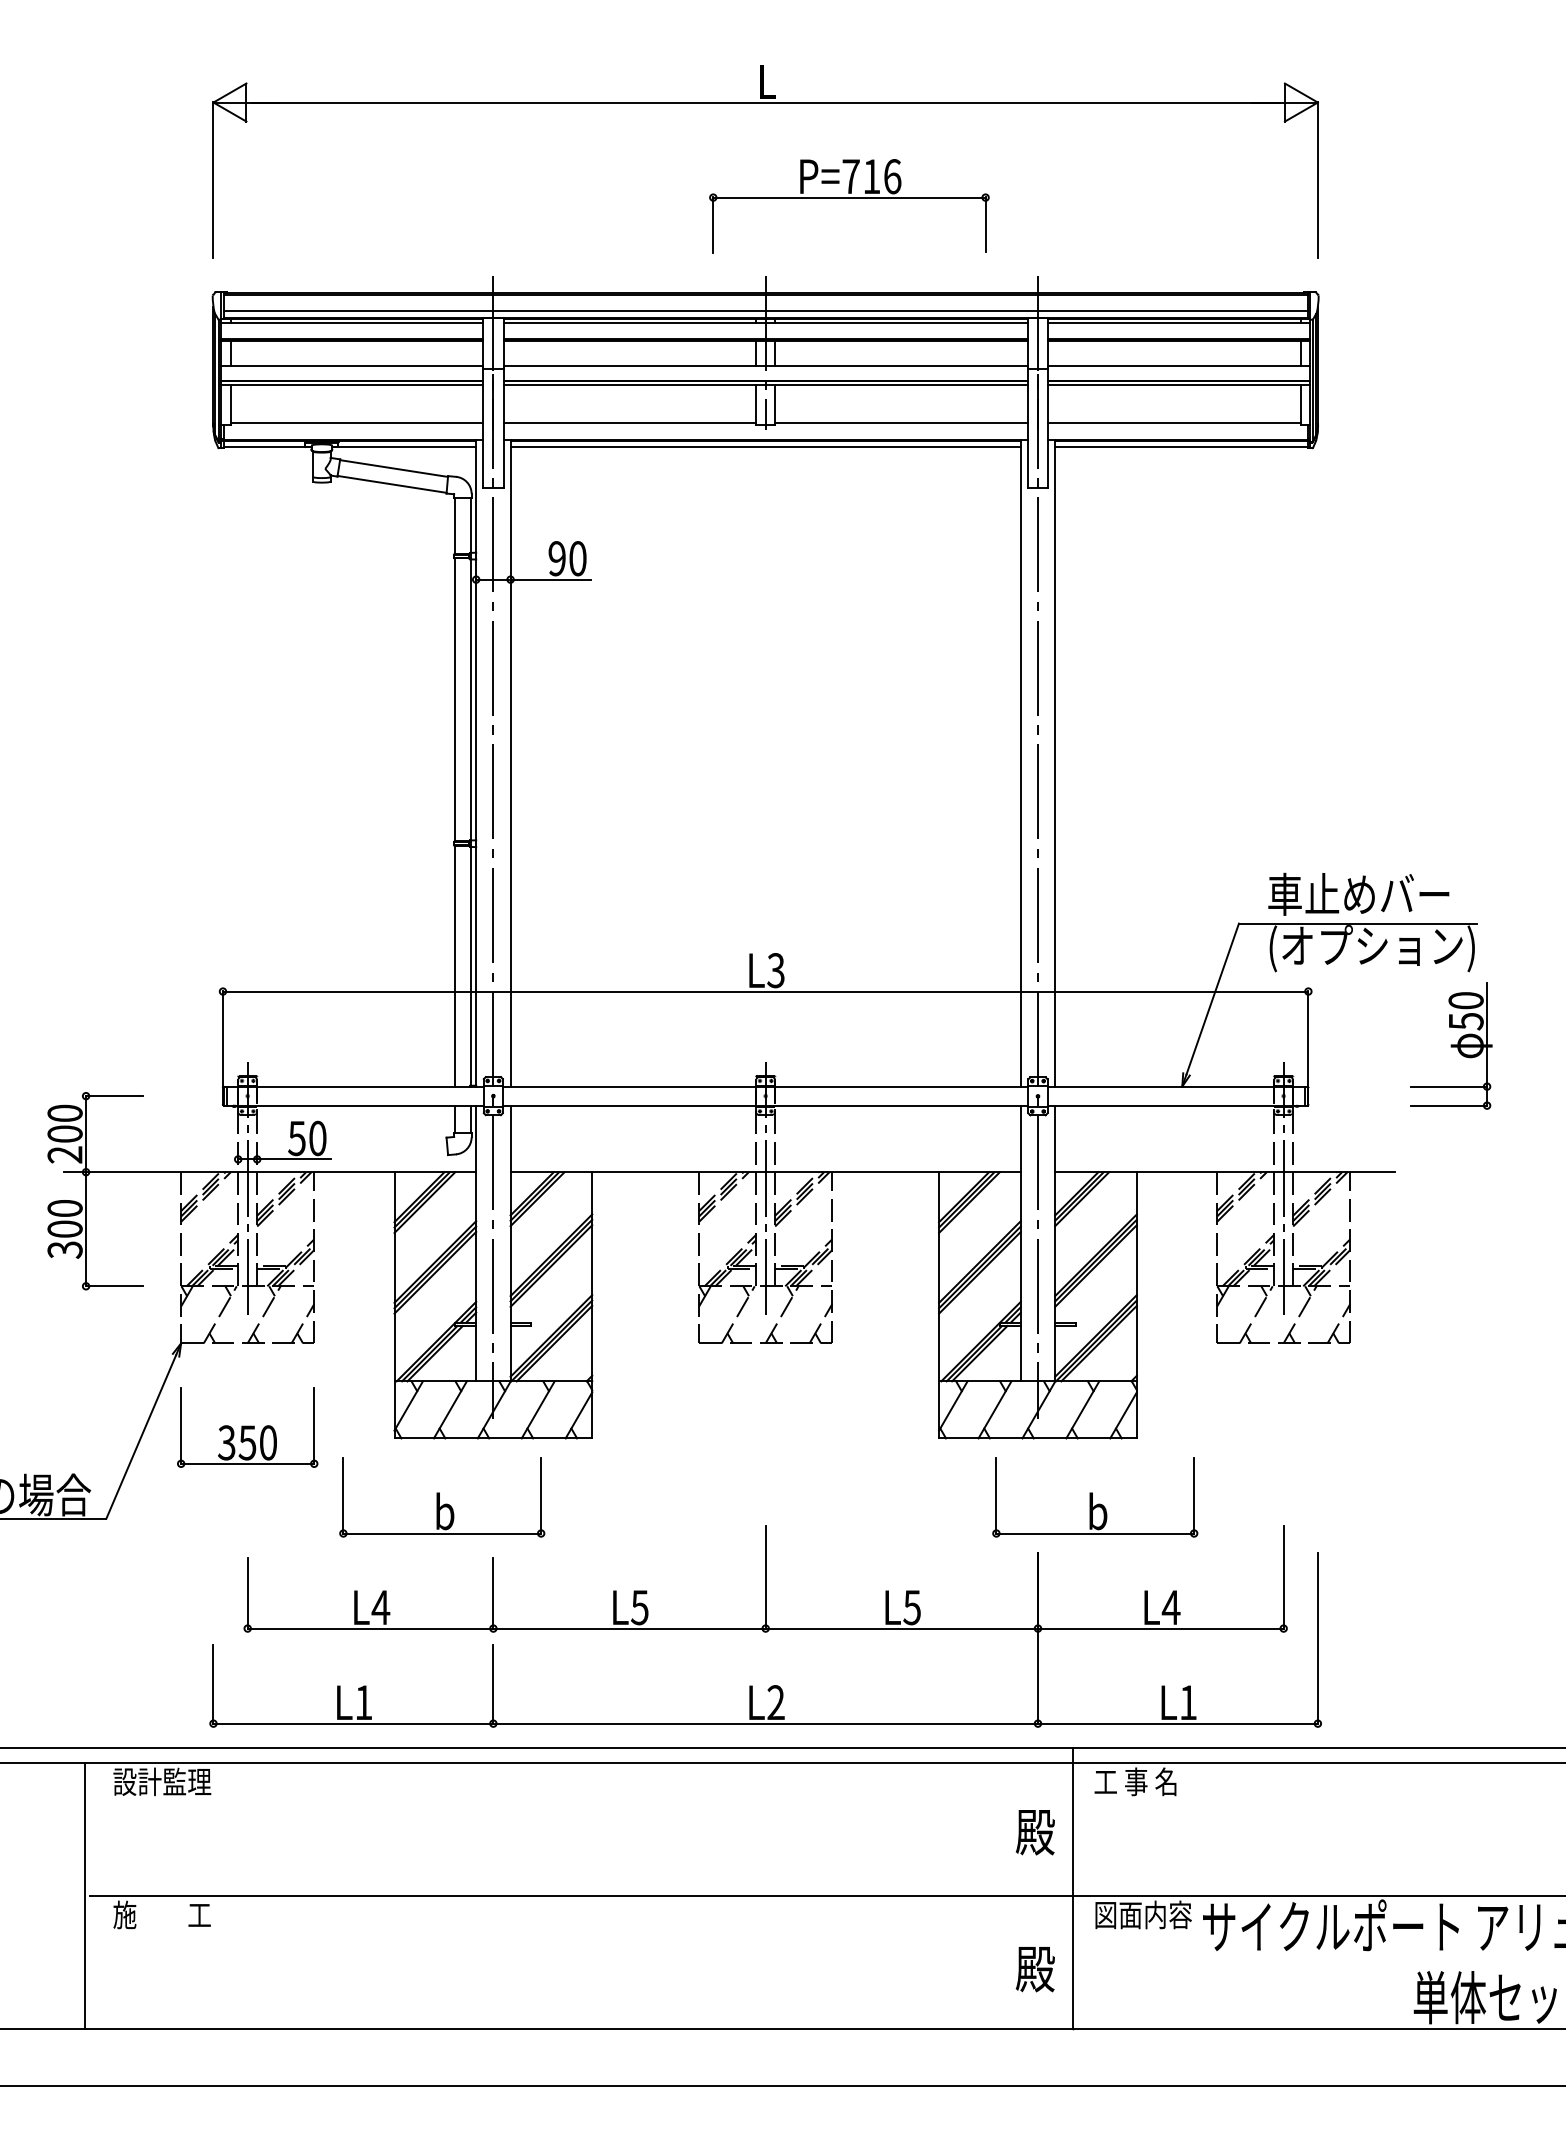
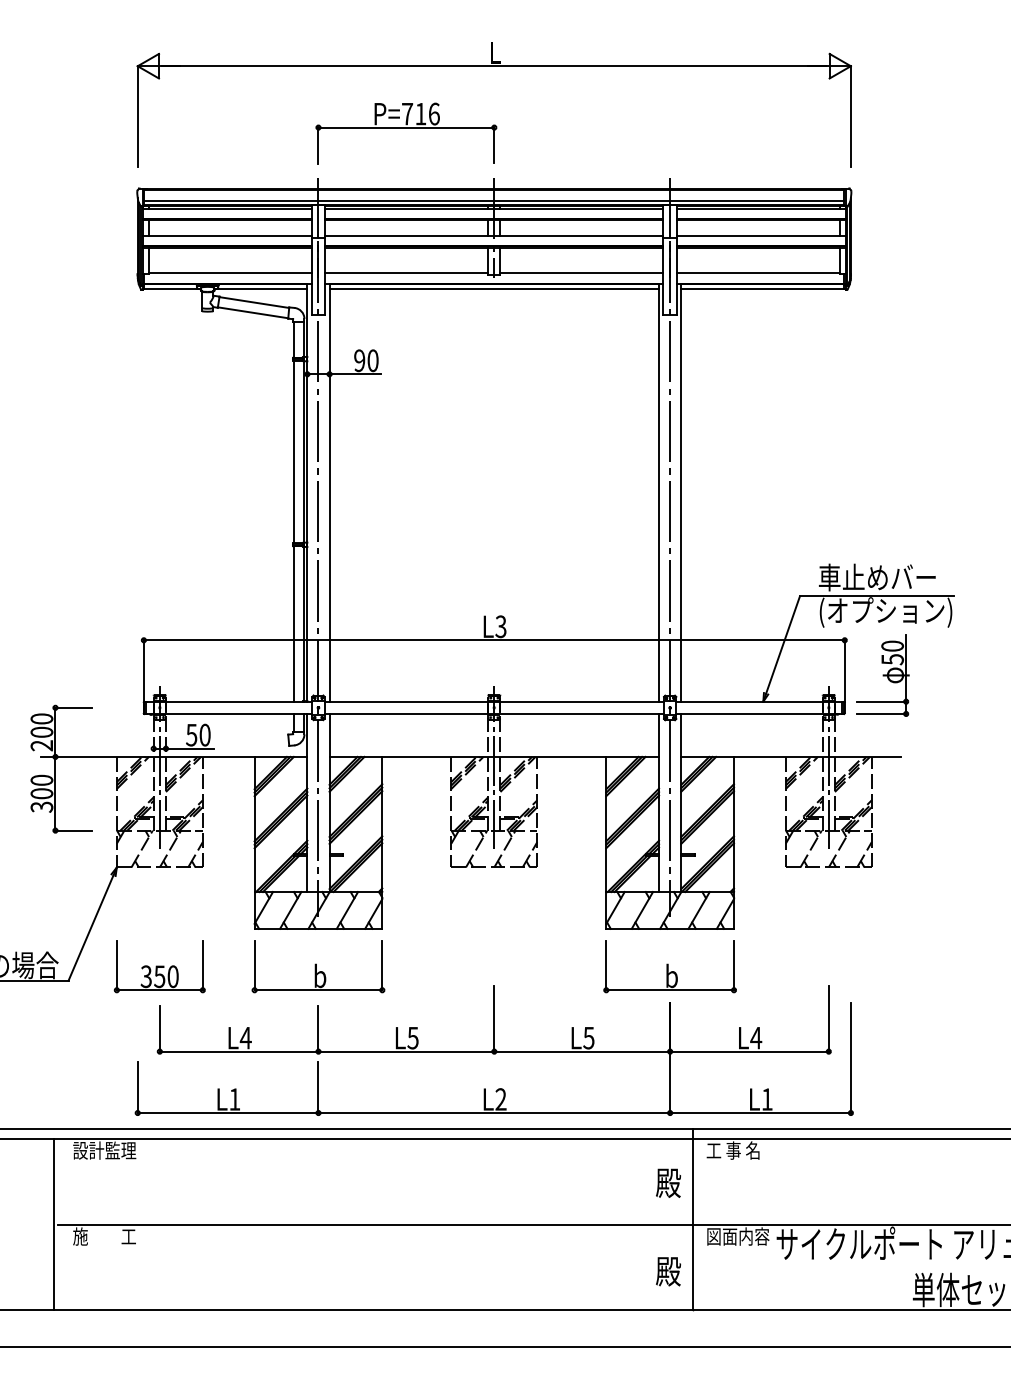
part: (849, 206) -> (406, 133), moved
part: (1450, 1046) -> (882, 675), moved
part: (247, 1427) -> (159, 966), moved
part: (442, 1496) -> (318, 966), moved
part: (1094, 1496) -> (669, 966), moved

